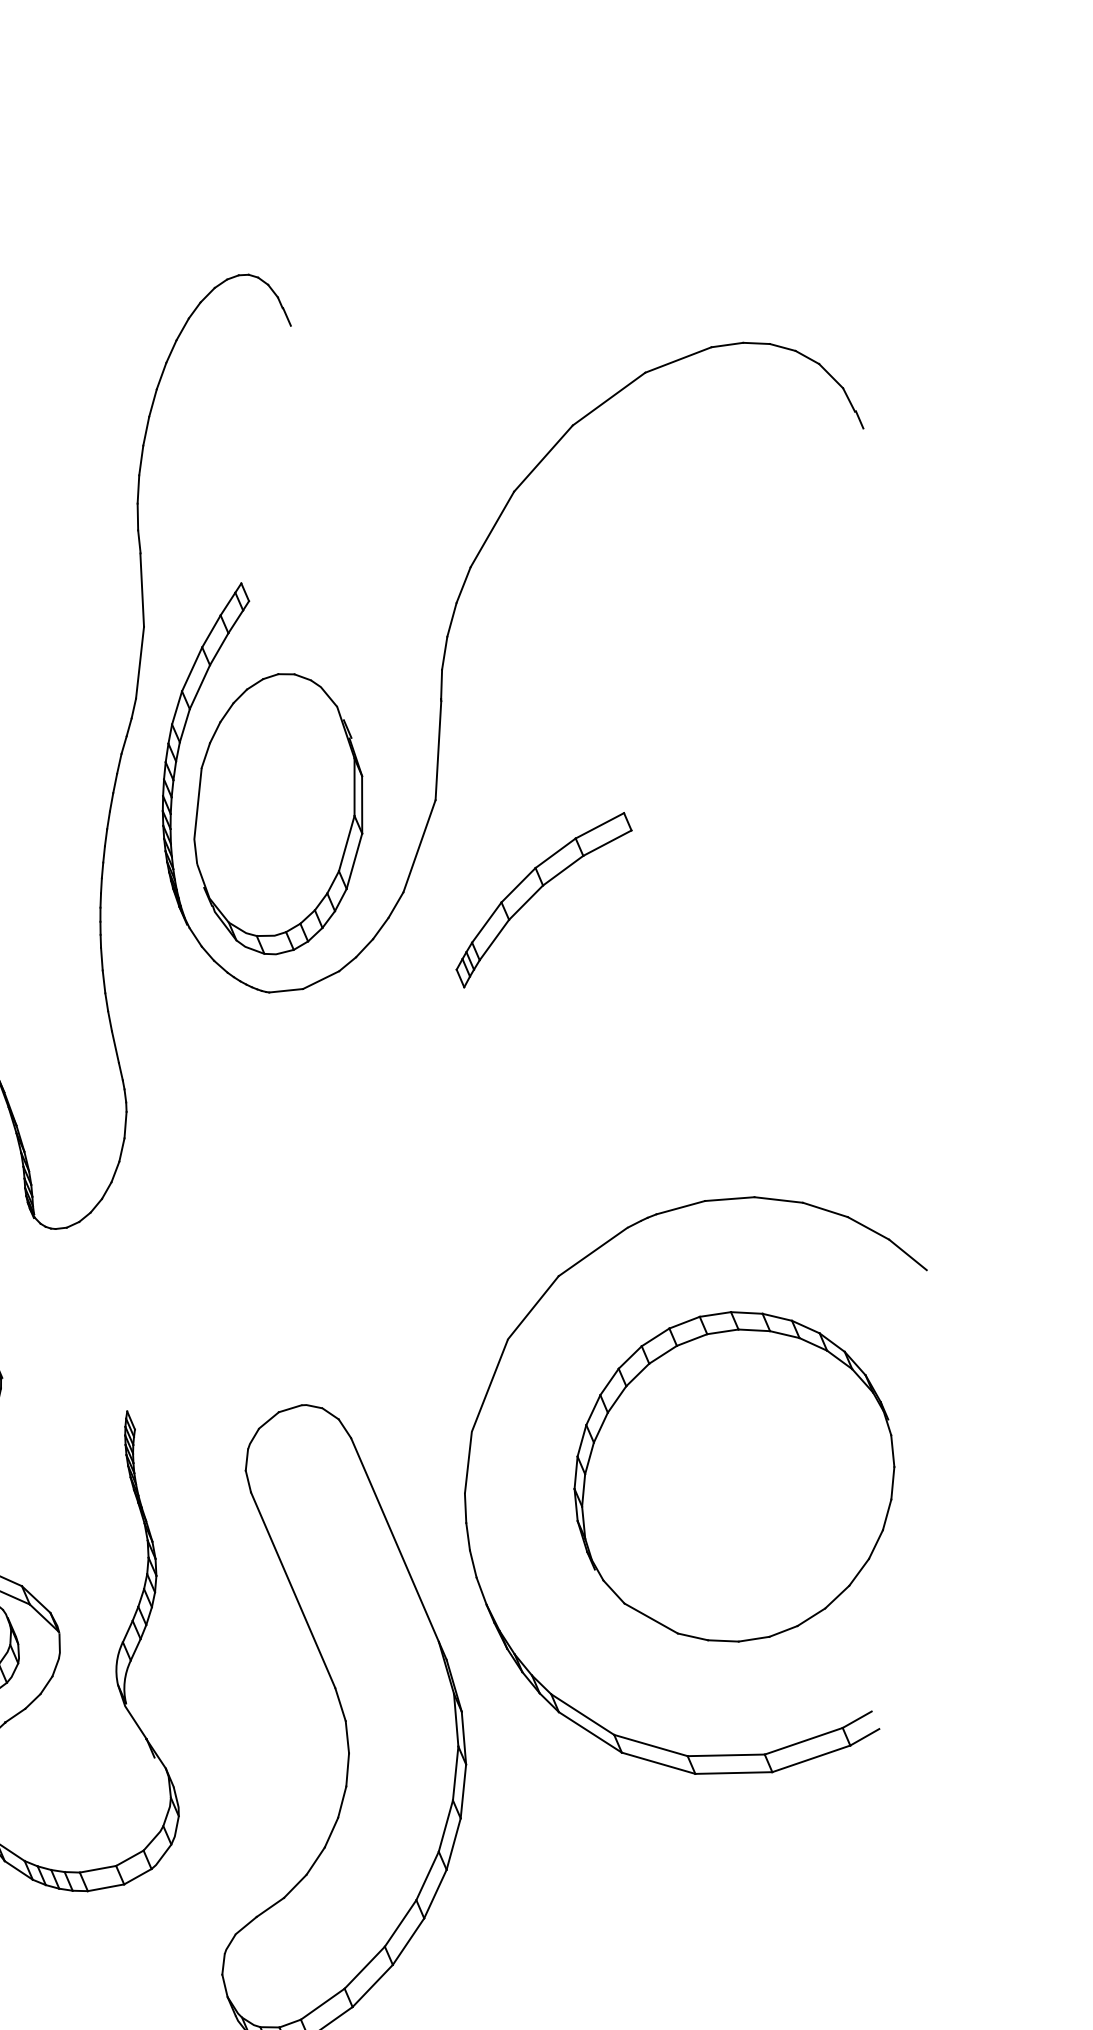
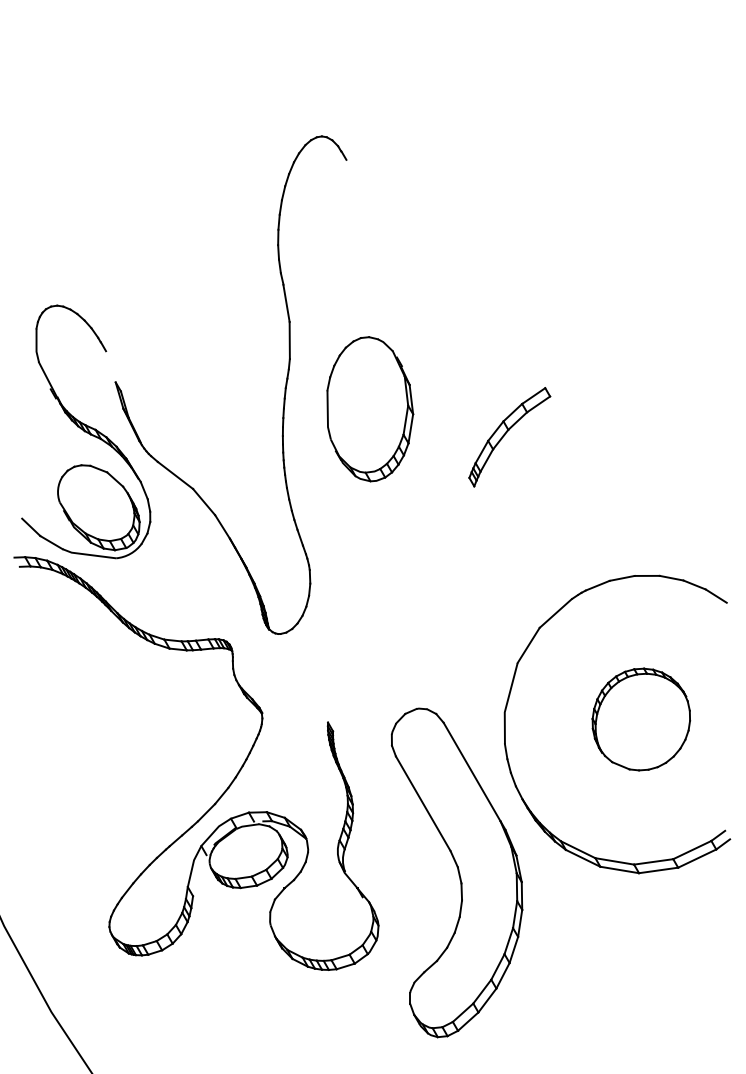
part: (446, 659) -> (445, 320), removed
part: (735, 1476) -> (641, 719), size x0.6

